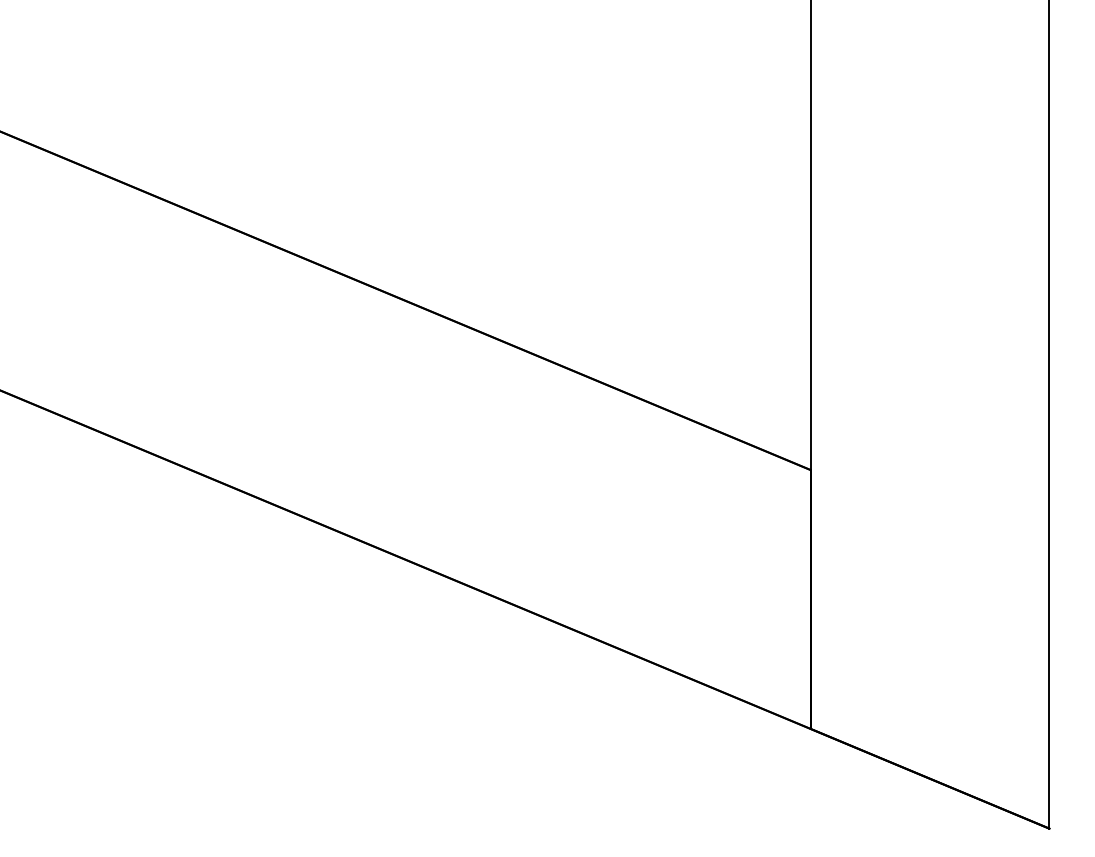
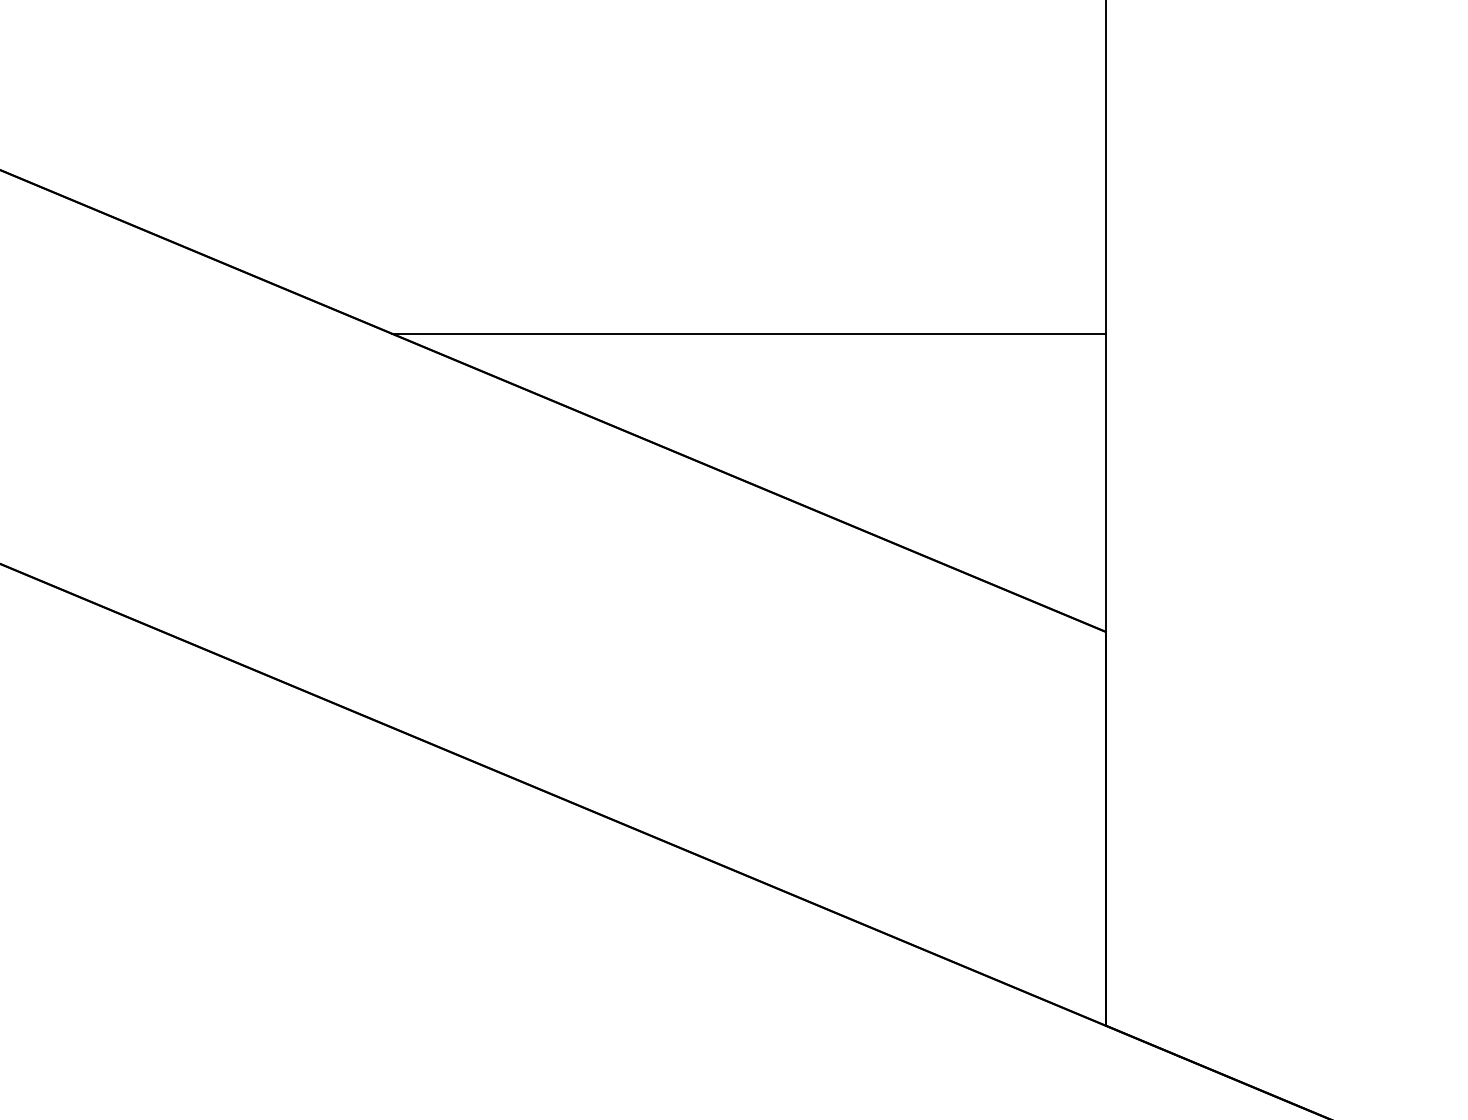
line: (575, 274) -> (748, 334), added

